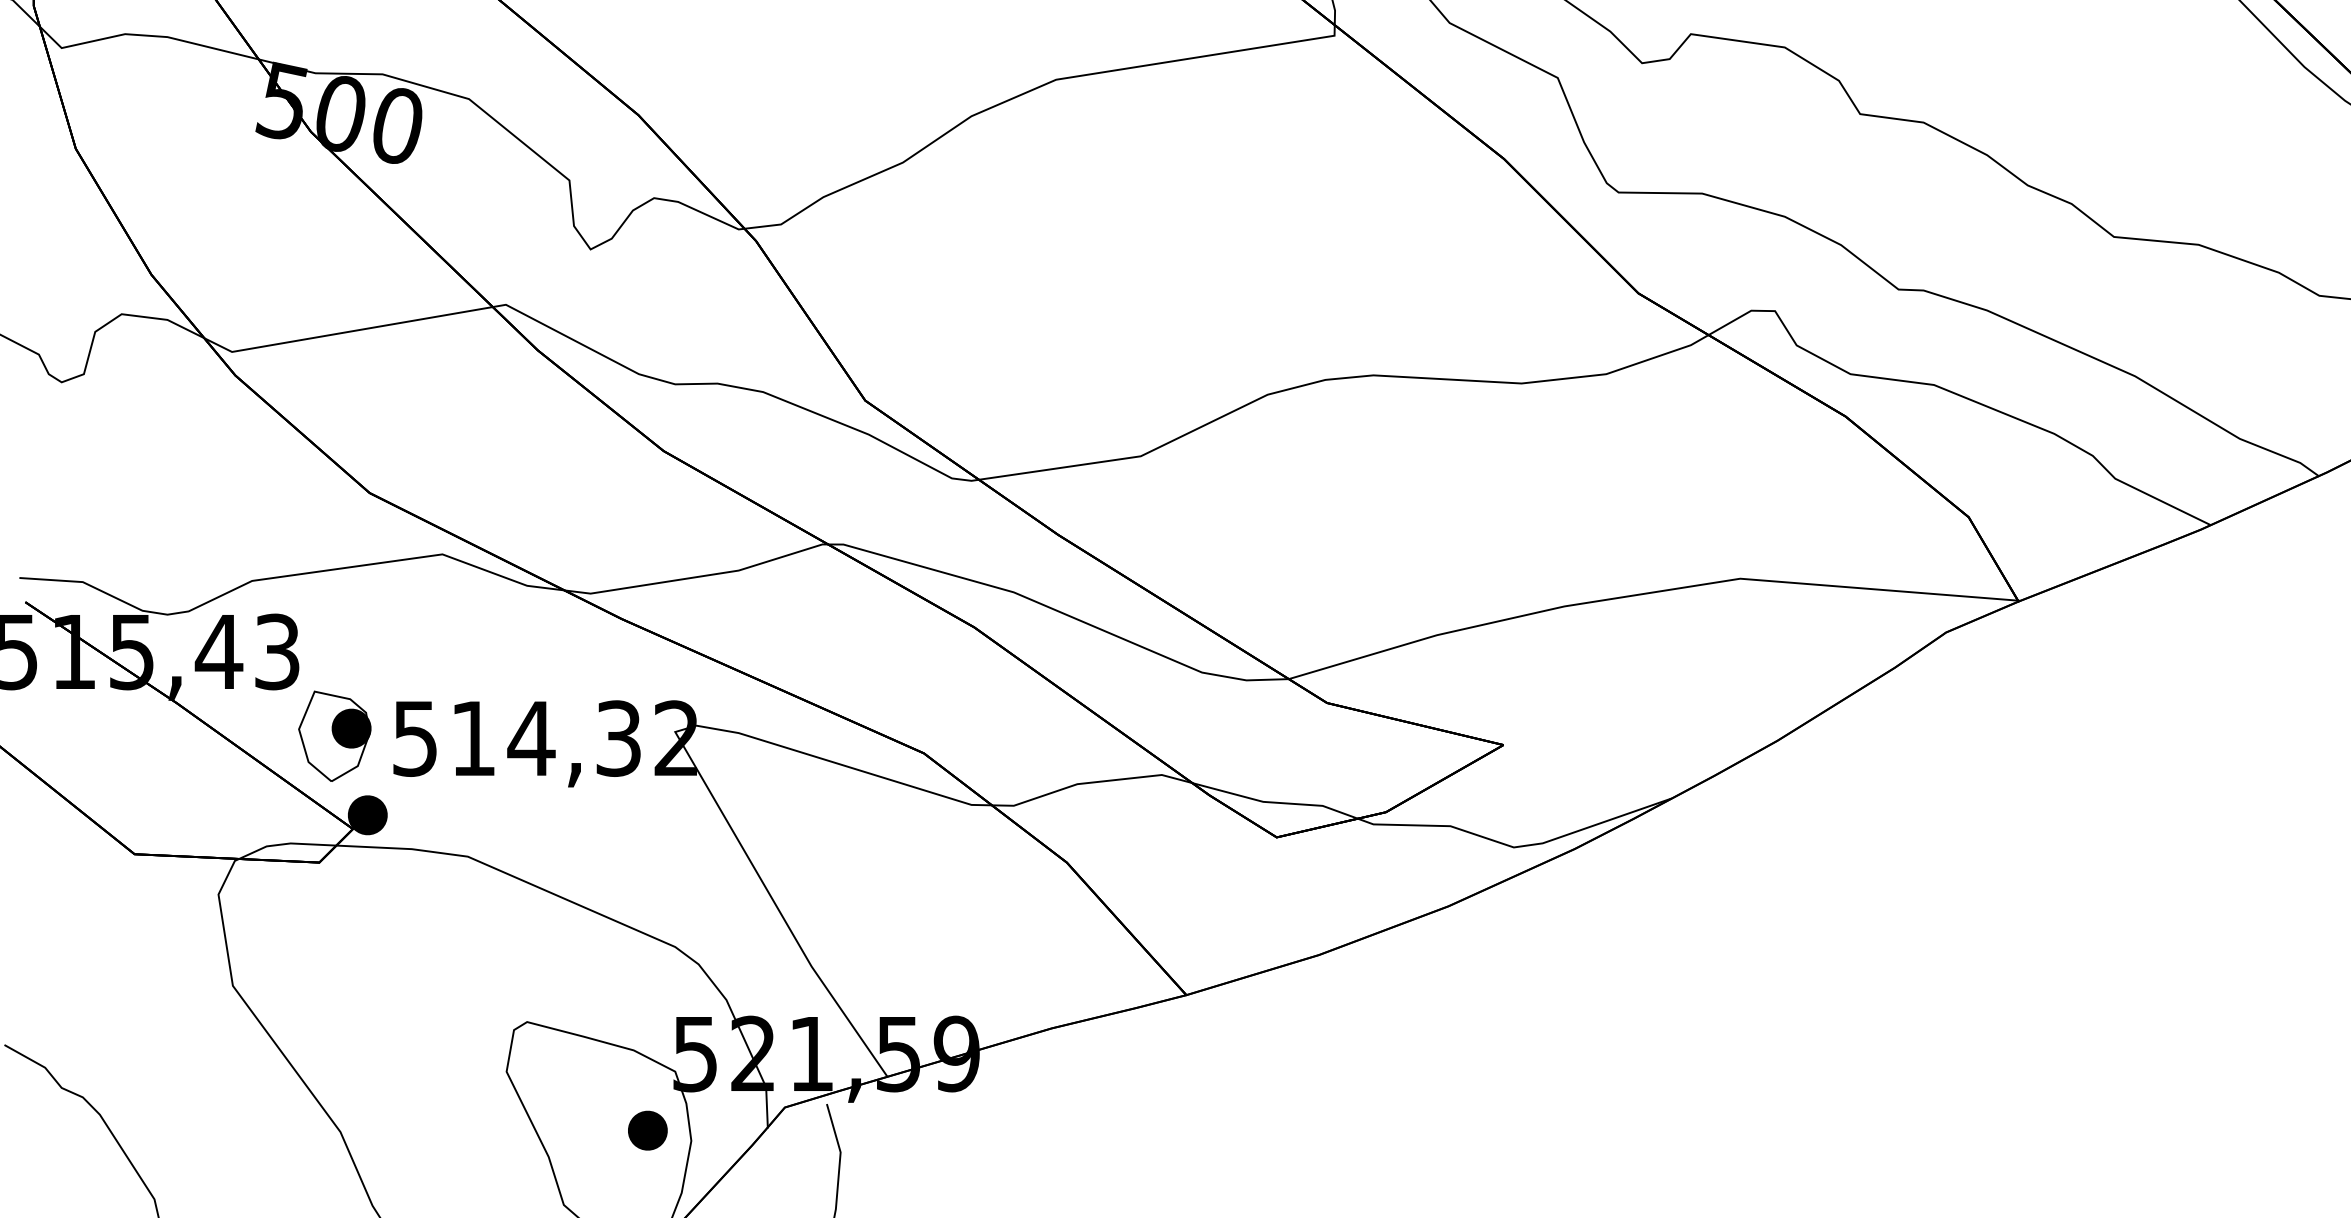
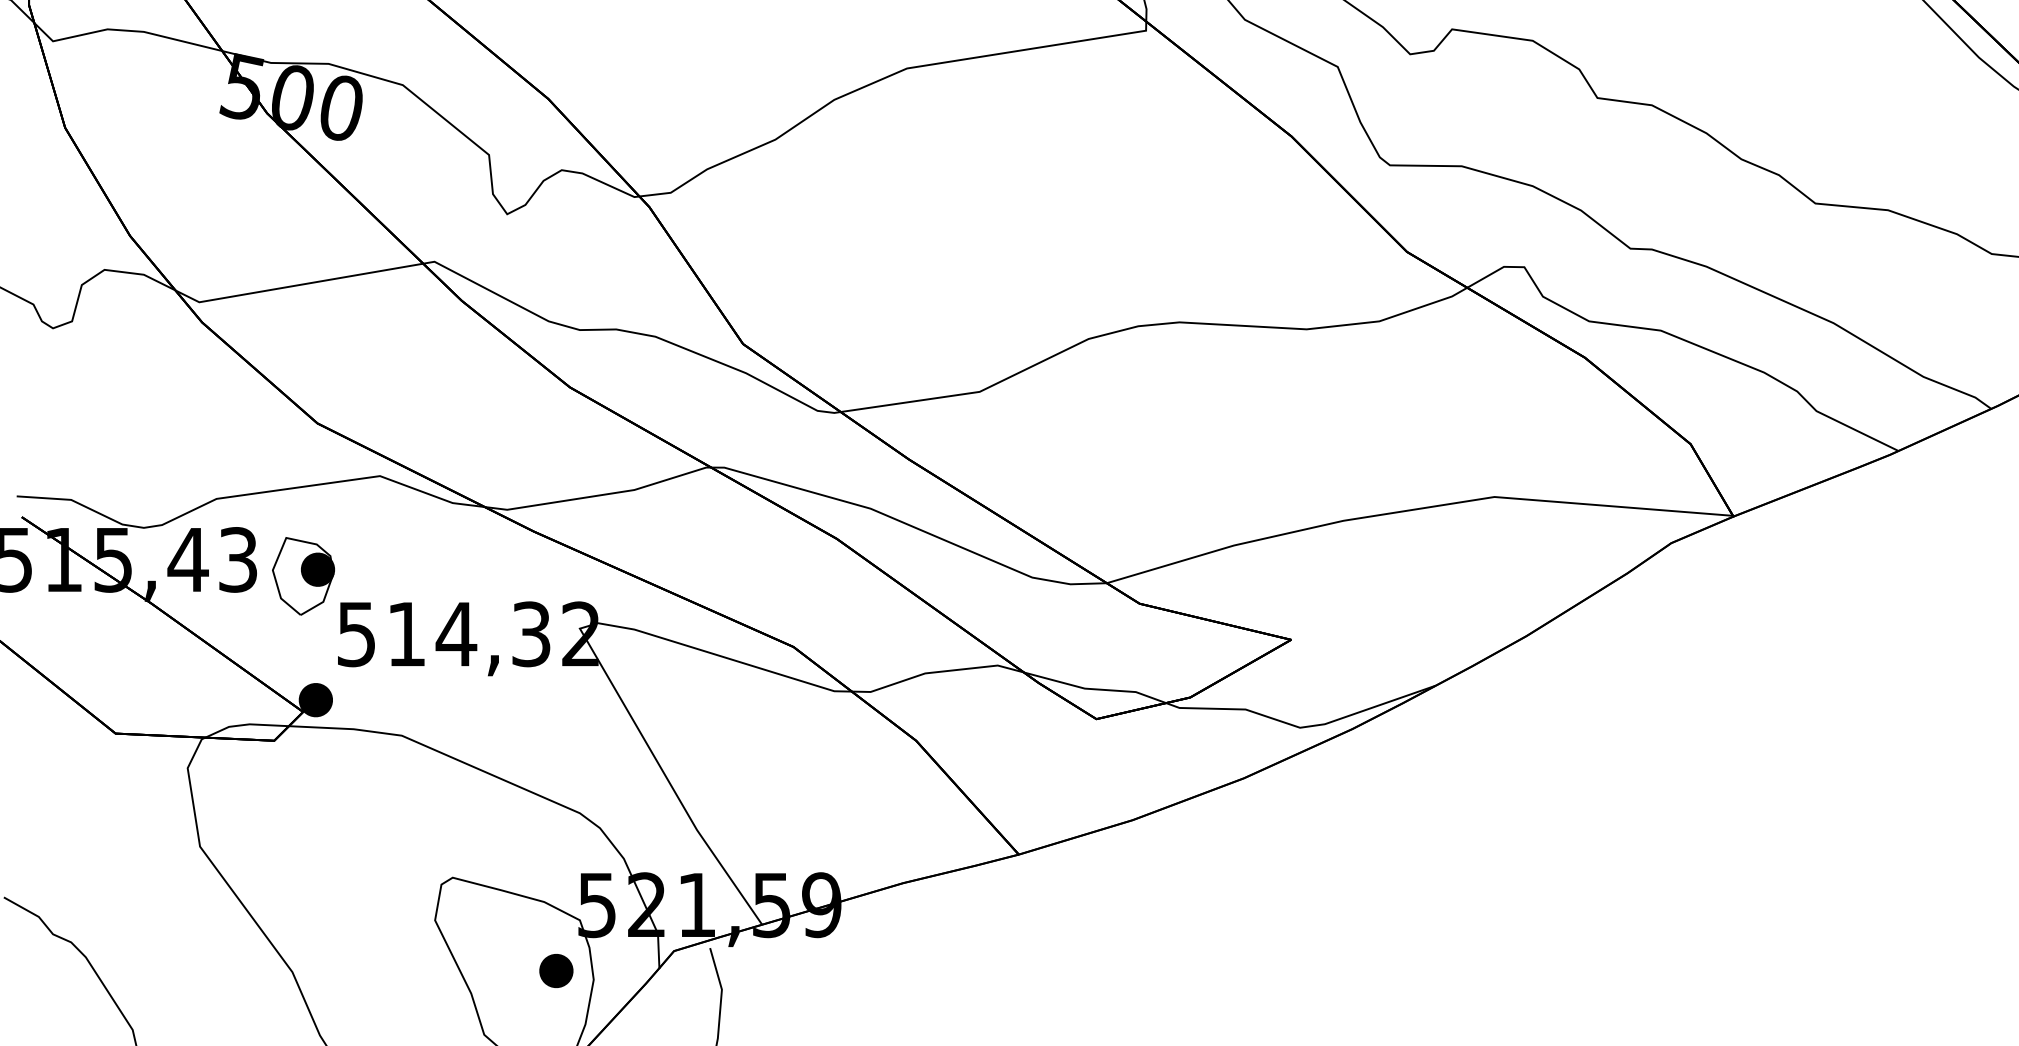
part: (334, 736) -> (303, 576), moved

